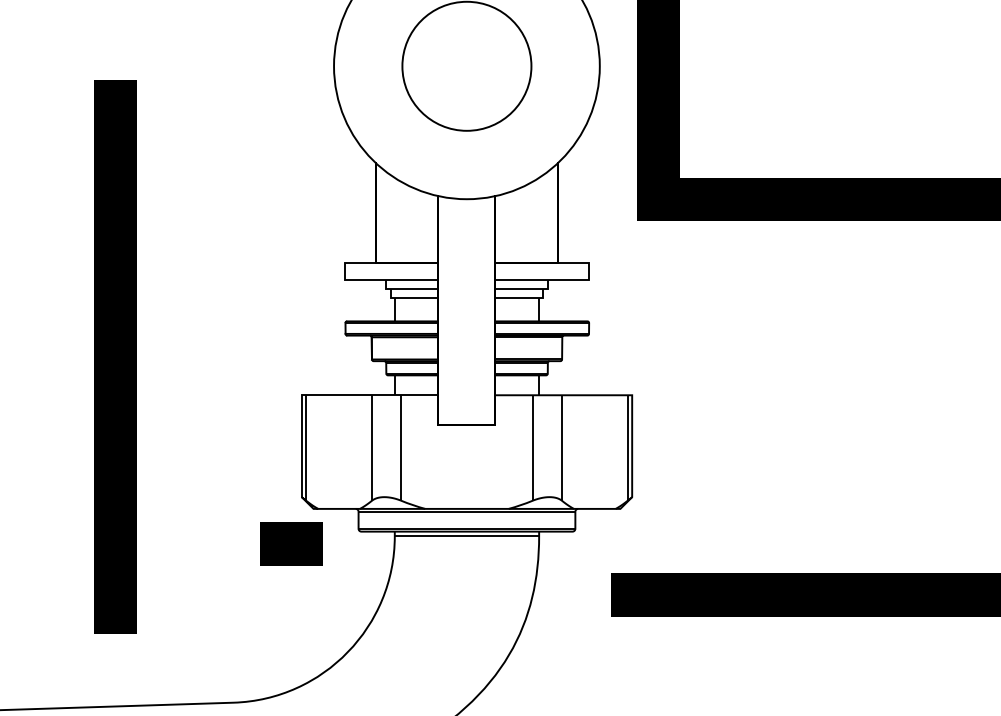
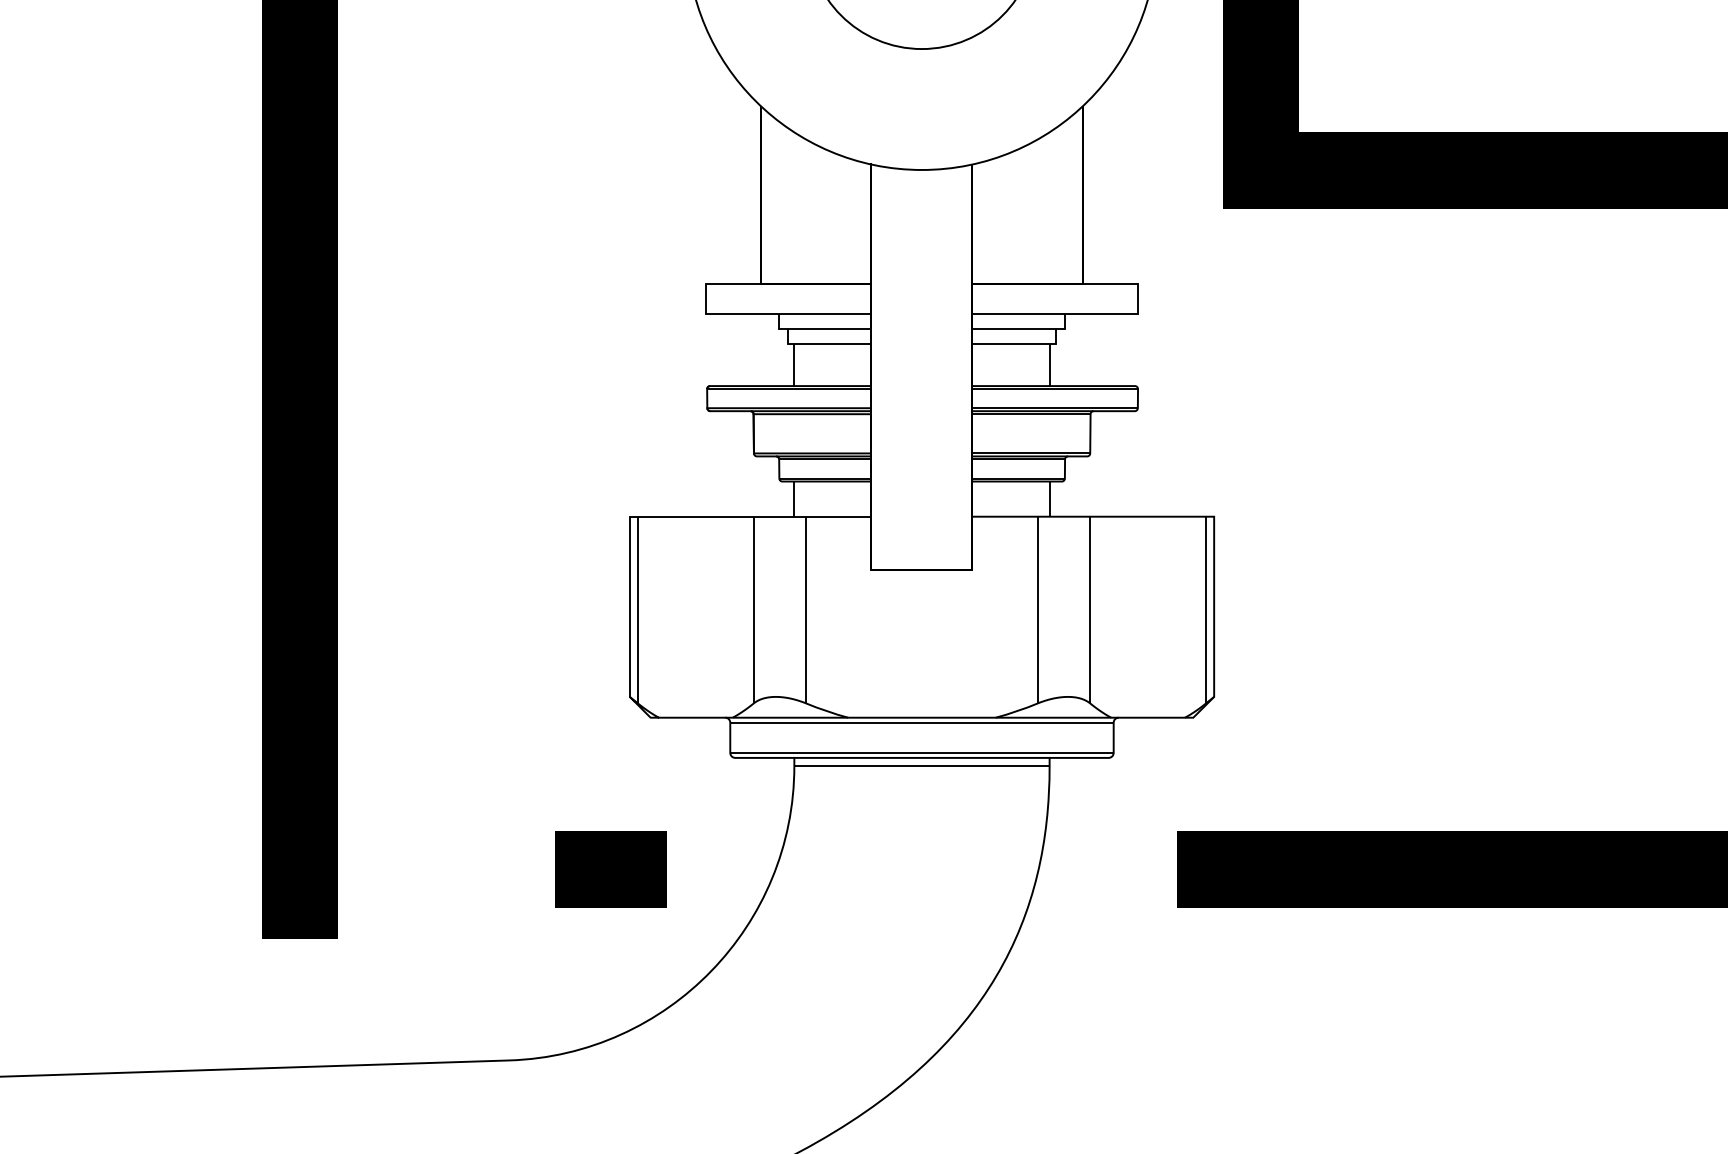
line: (291, 543) -> (611, 869), moved

